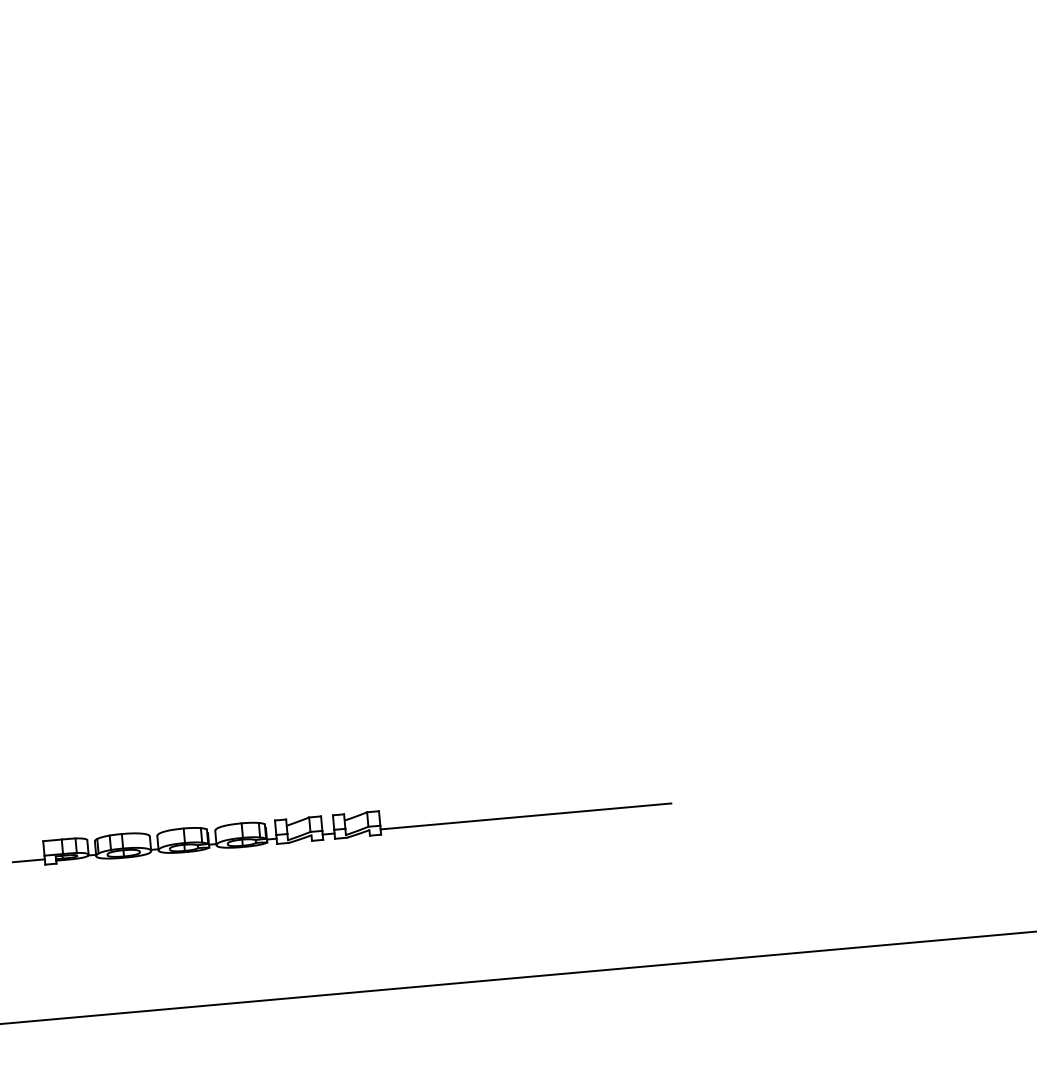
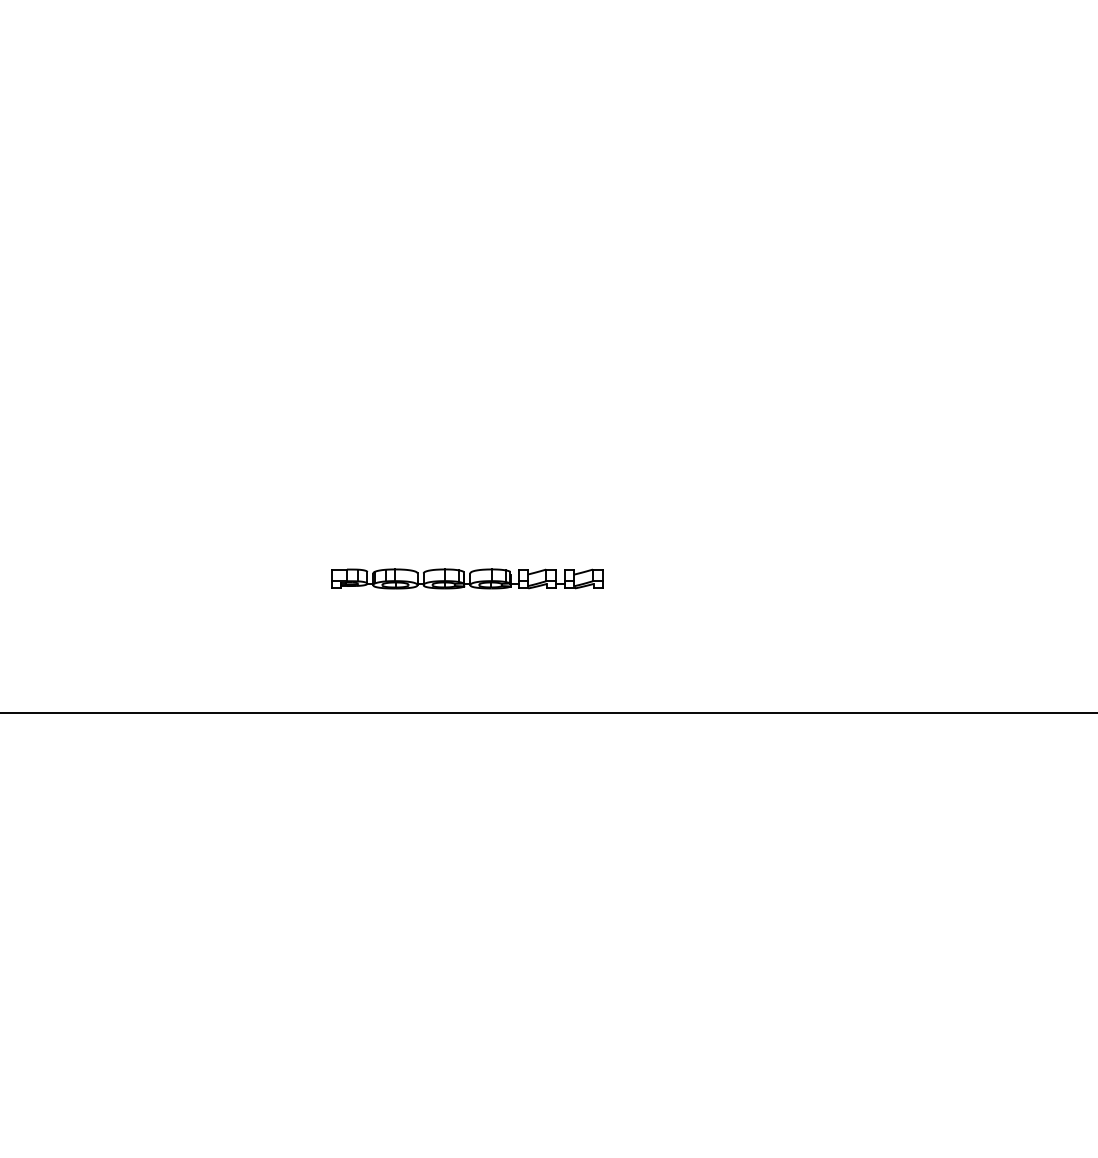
line: (525, 816) -> (719, 584), removed
line: (29, 861) -> (319, 584), removed

